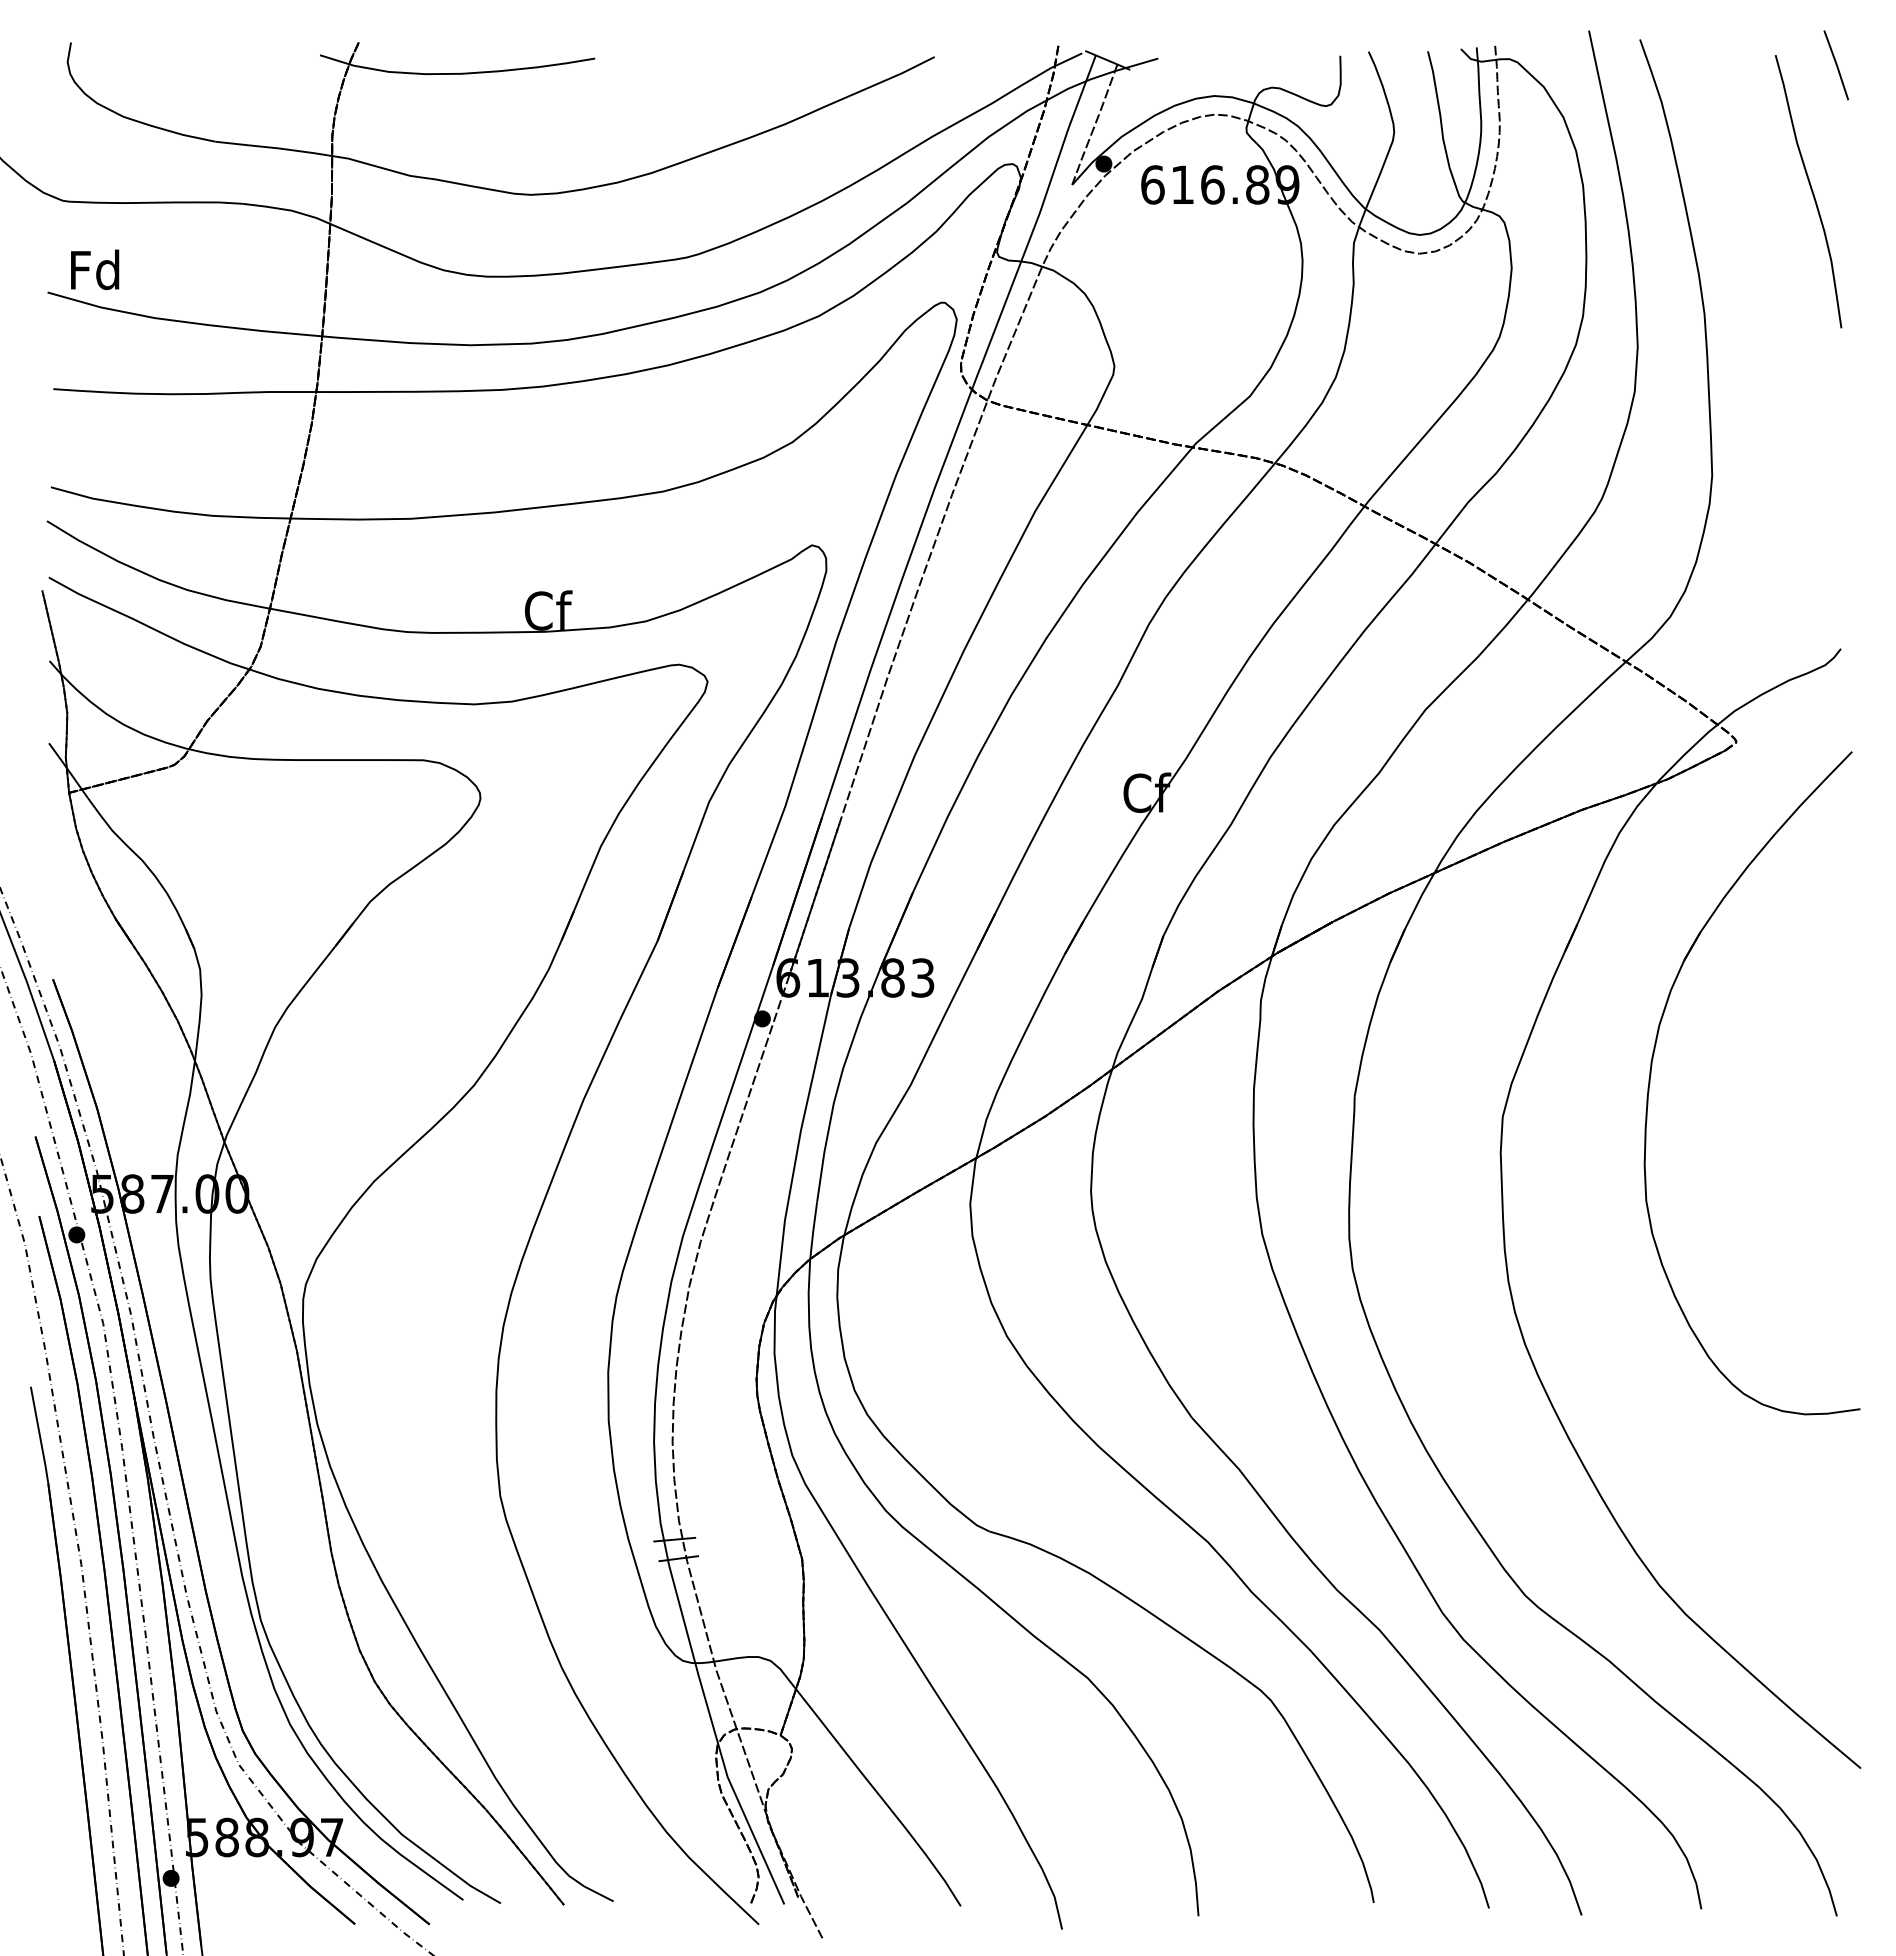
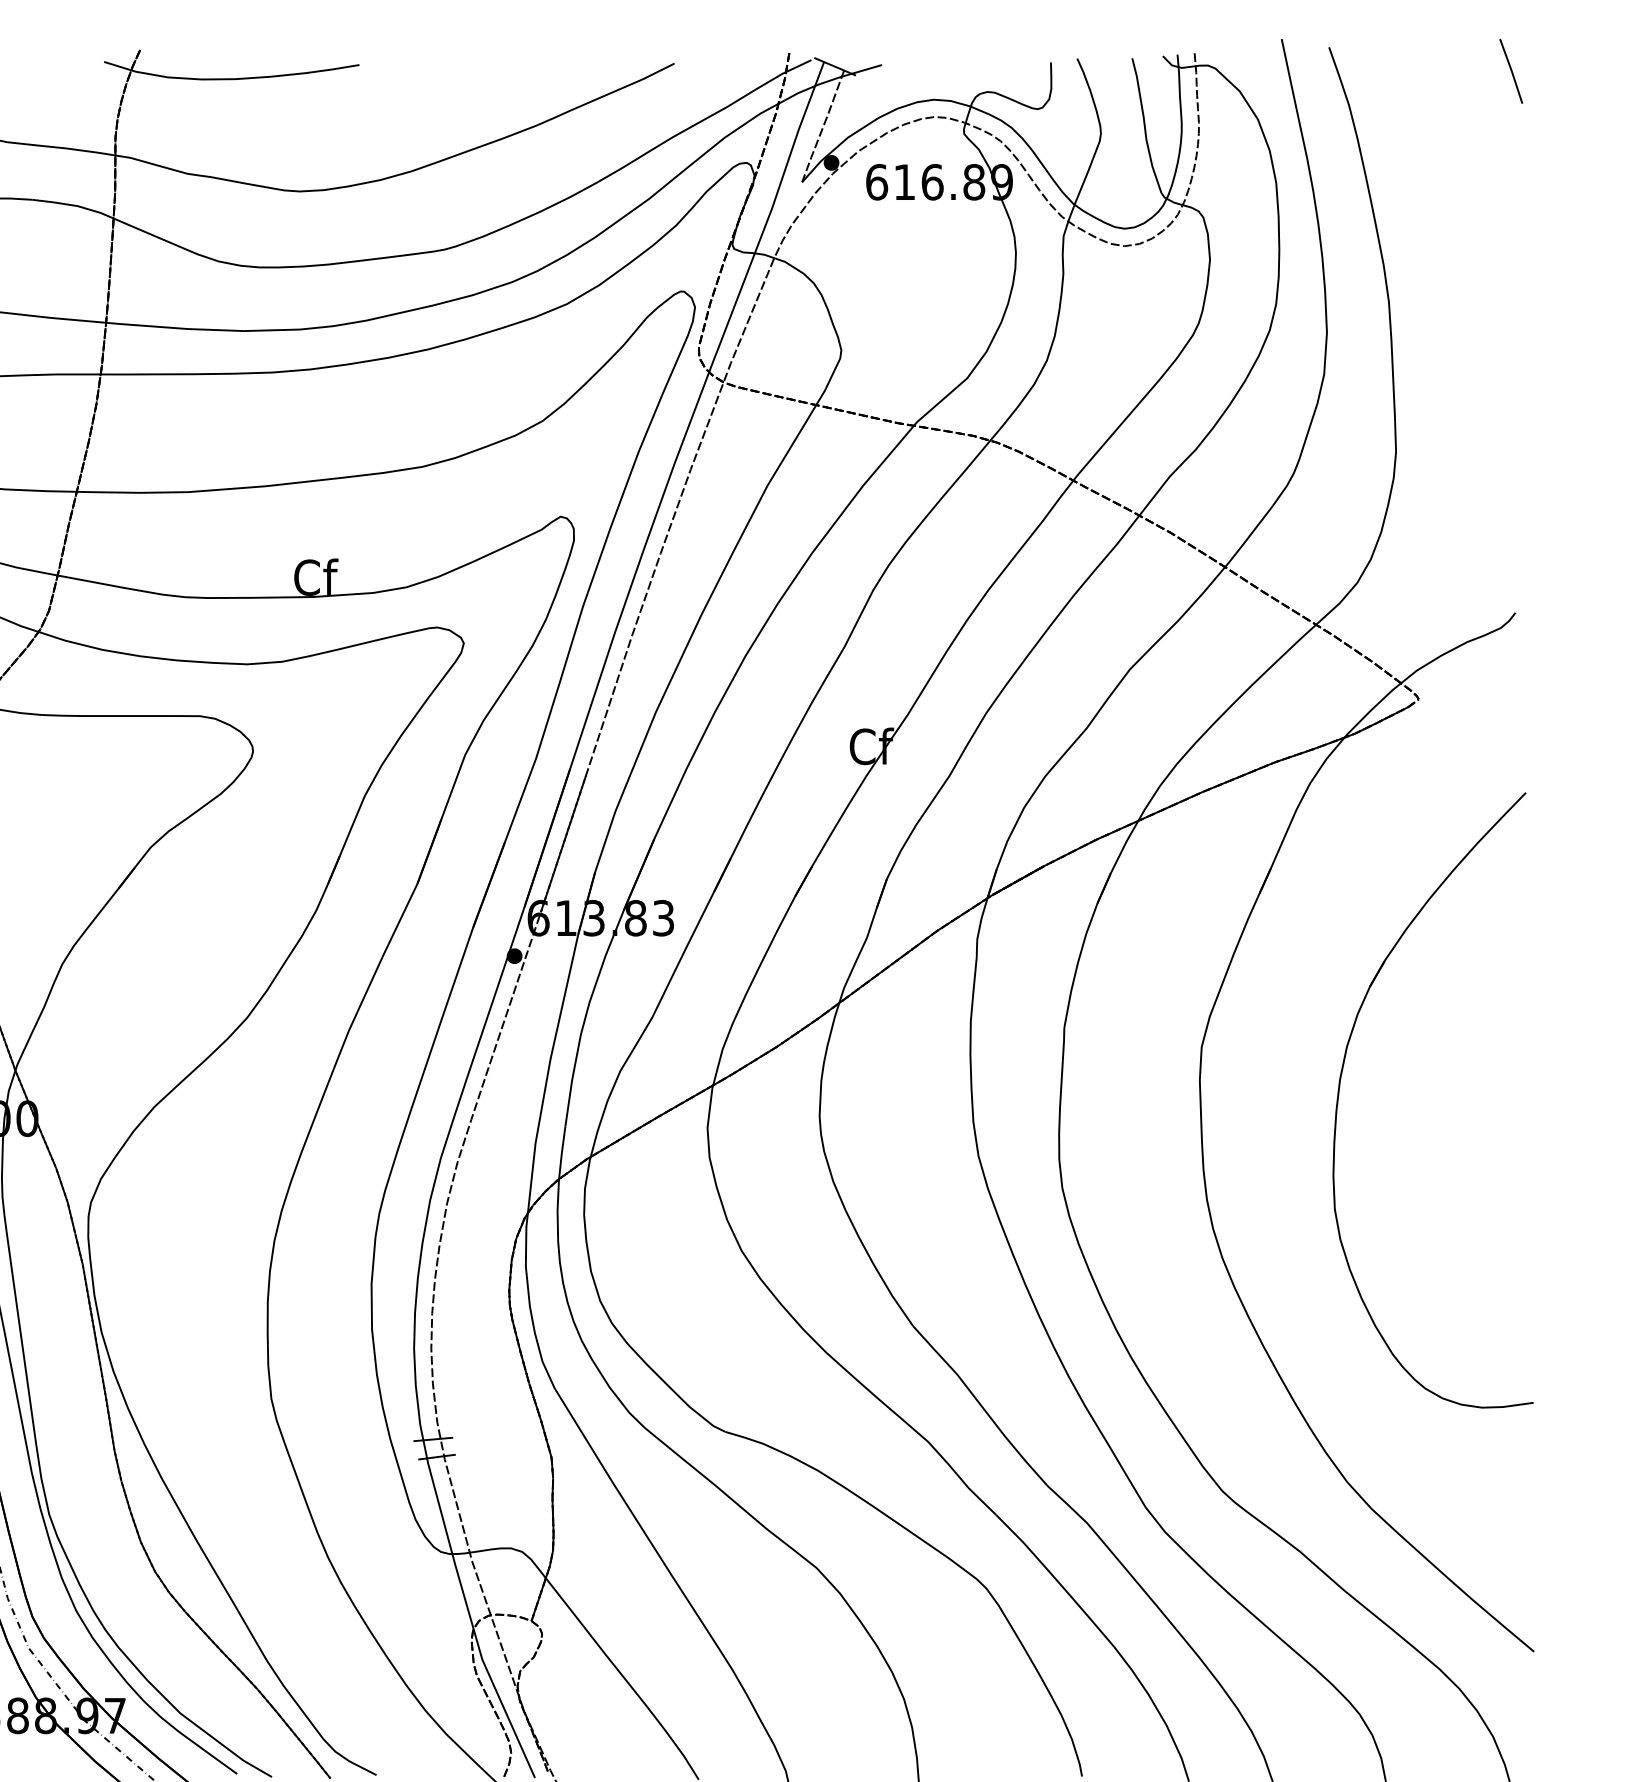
curve: (1810, 189) -> (1487, 186), removed
part: (1651, 1075) -> (1339, 1093), moved

